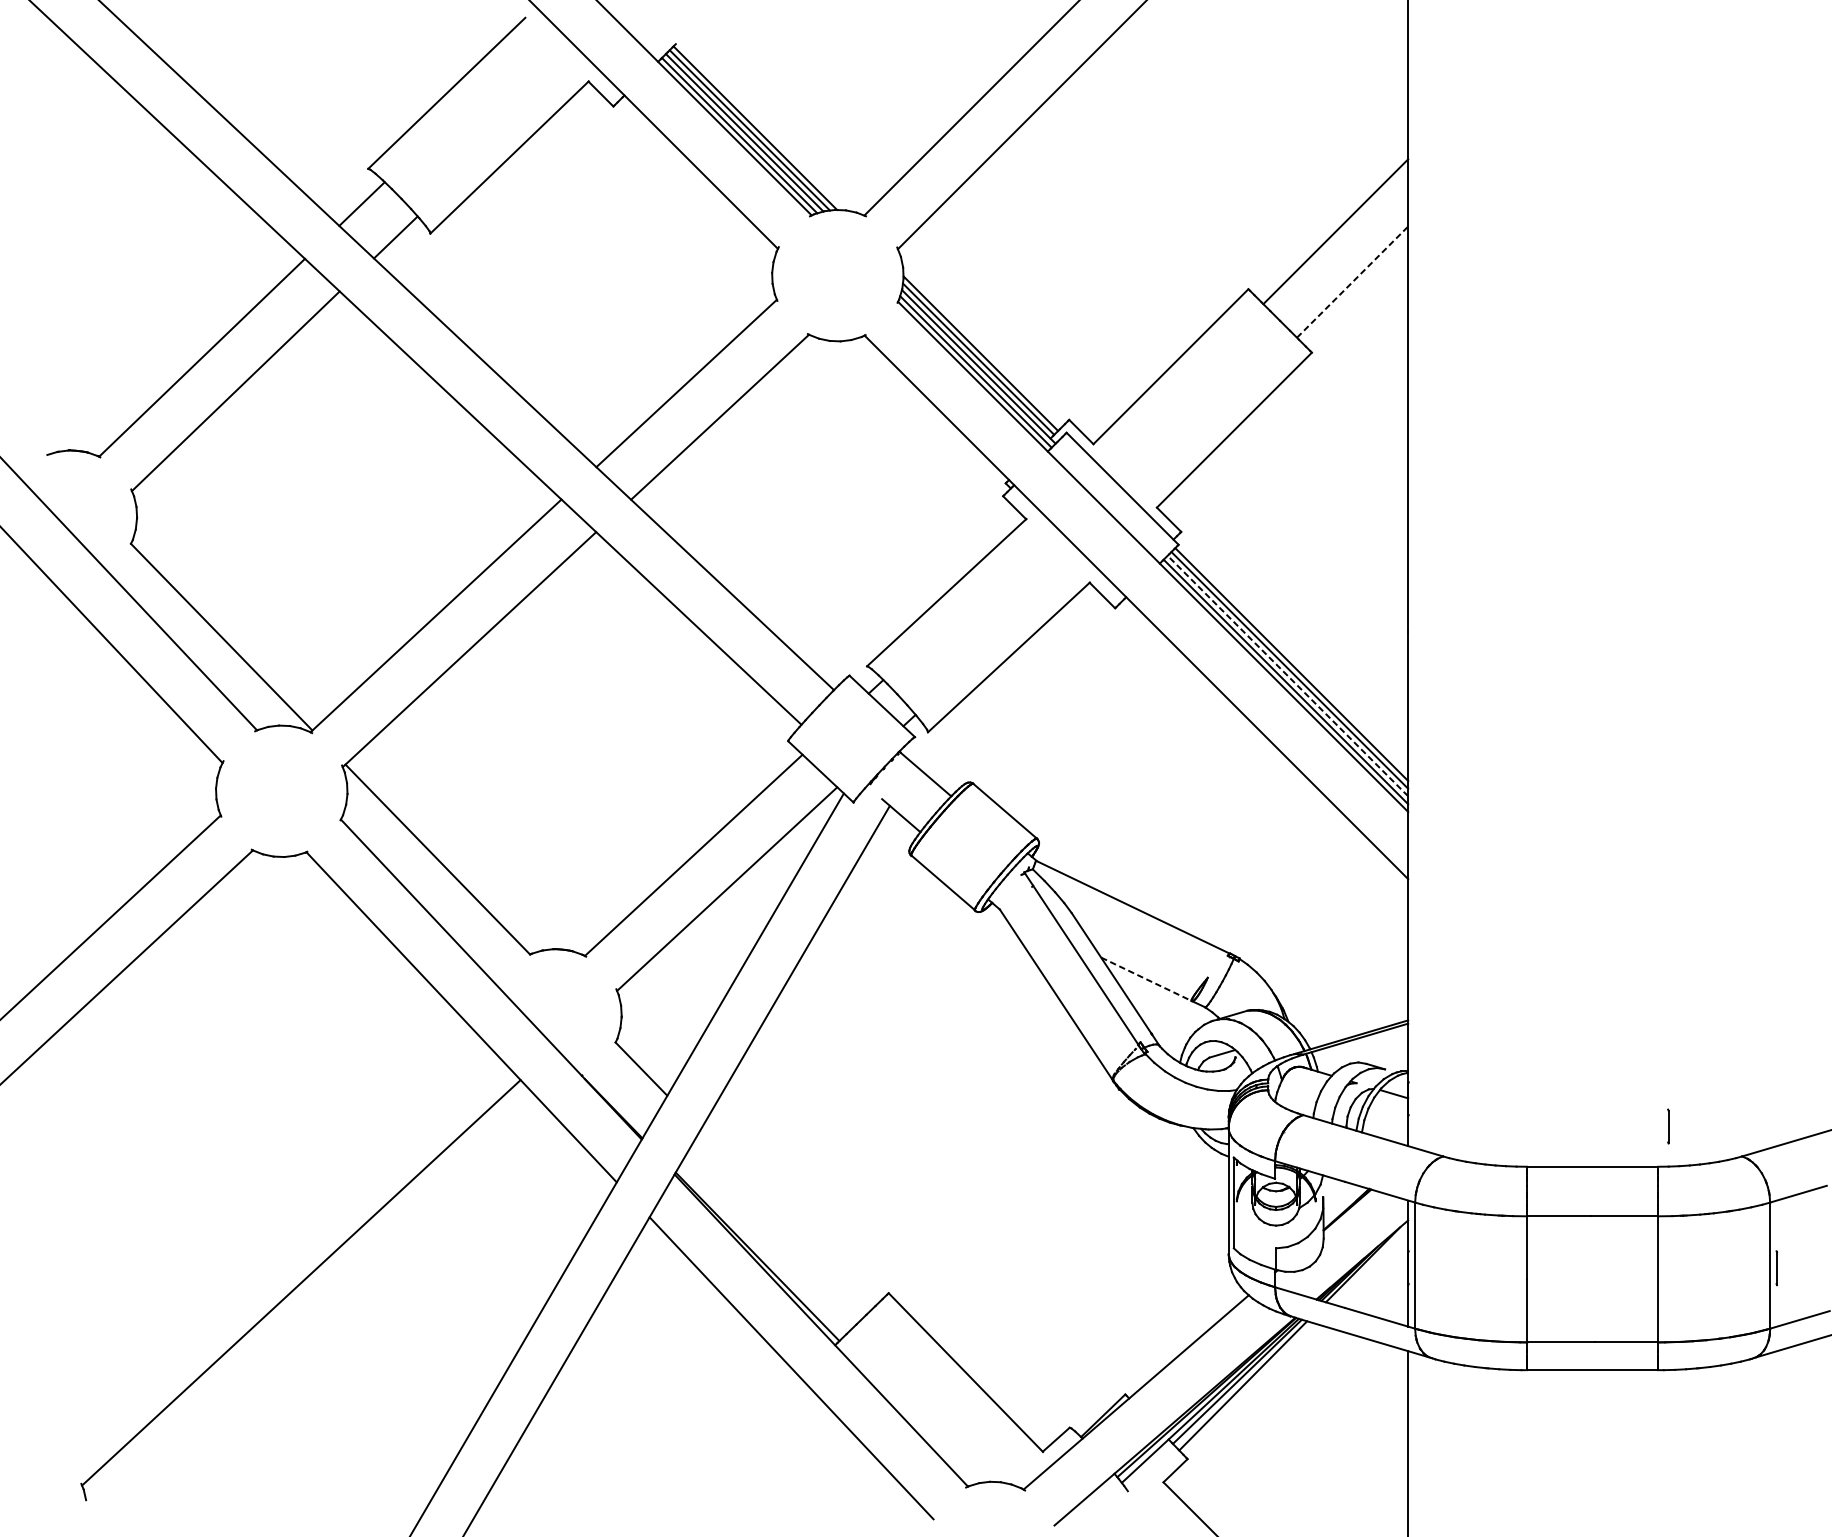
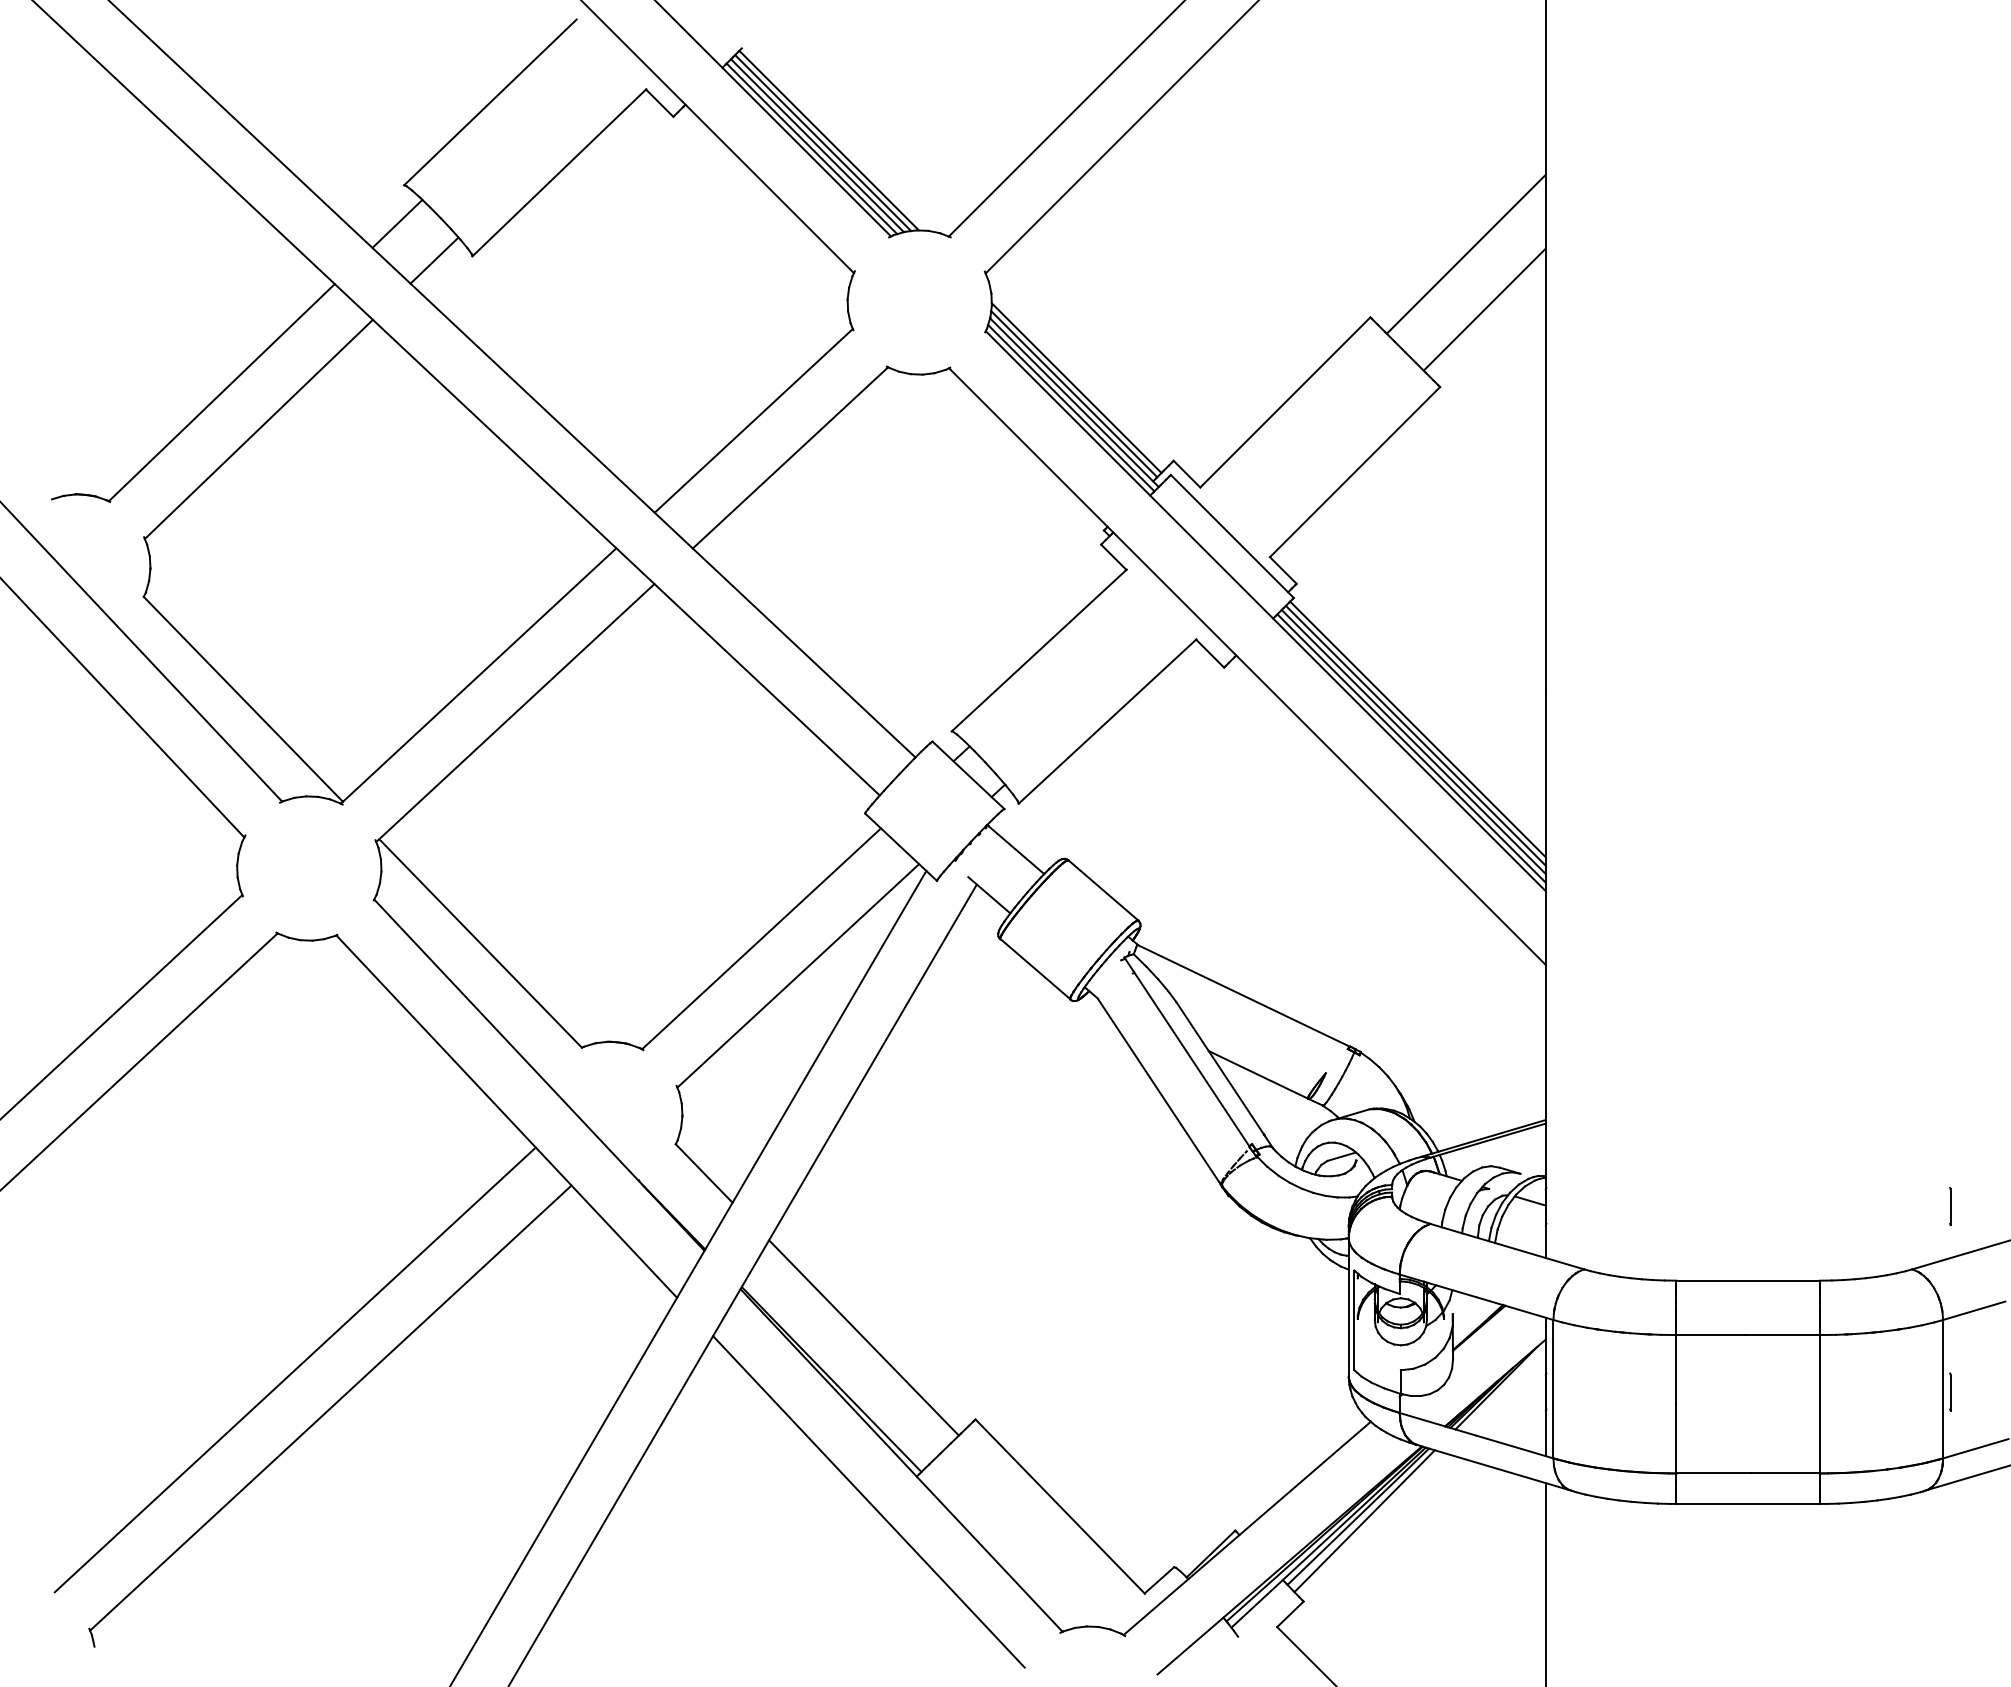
line: (1353, 282) -> (1485, 309), dashed -> solid
line: (1287, 676) -> (1413, 742), dashed -> solid
line: (1147, 979) -> (1259, 1075), dashed -> solid
line: (1668, 1126) -> (1950, 1206), moved
line: (786, 1218) -> (863, 1337), added
line: (268, 1247) -> (294, 1369), added

